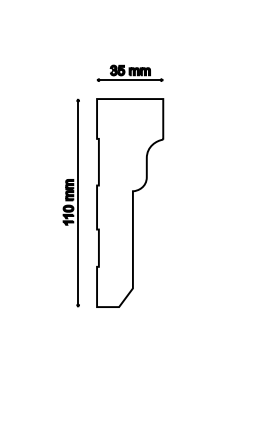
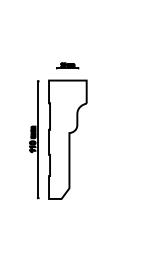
part: (129, 72) -> (67, 65), size x0.6

